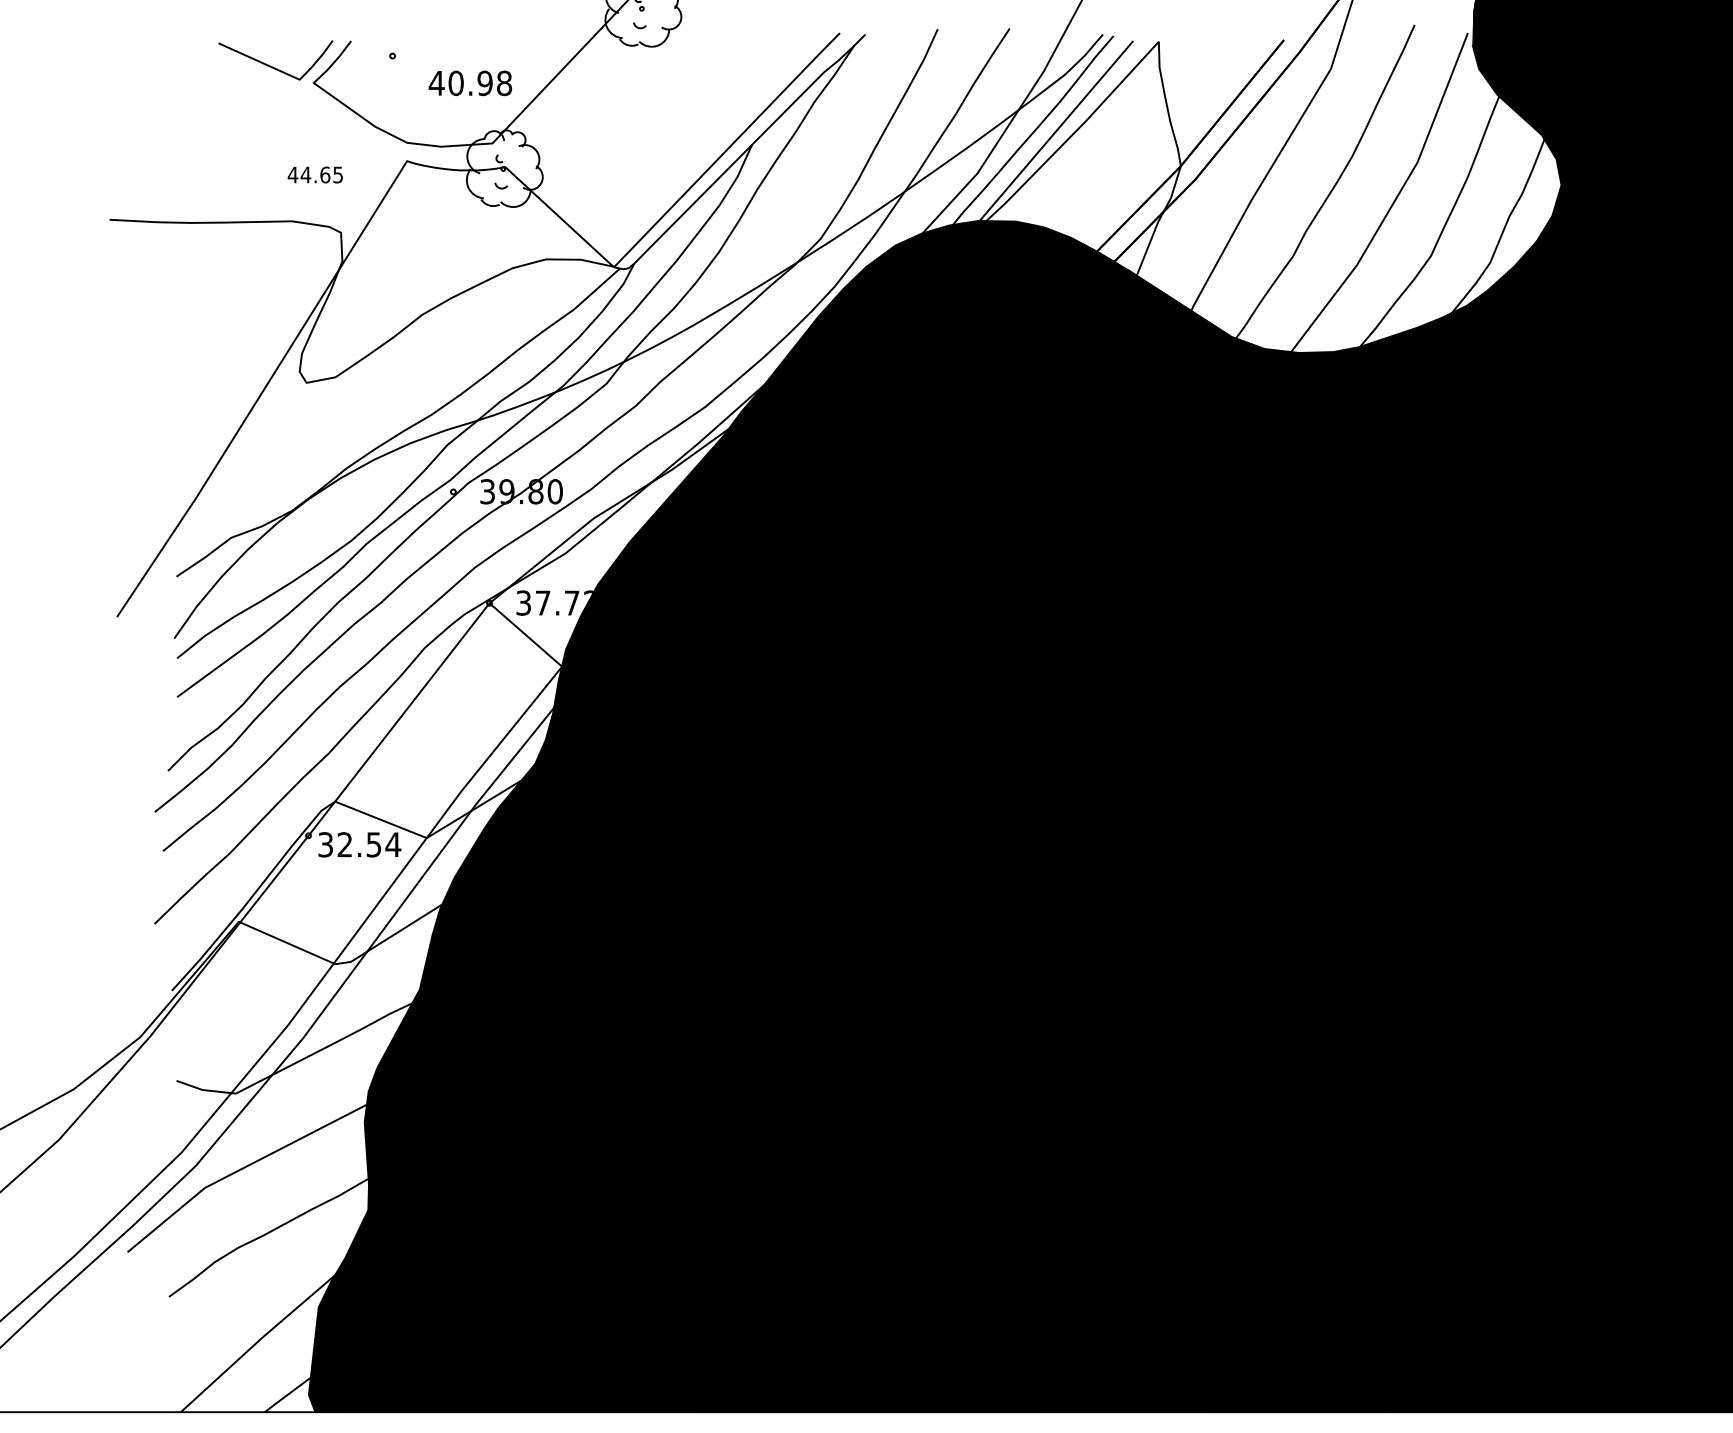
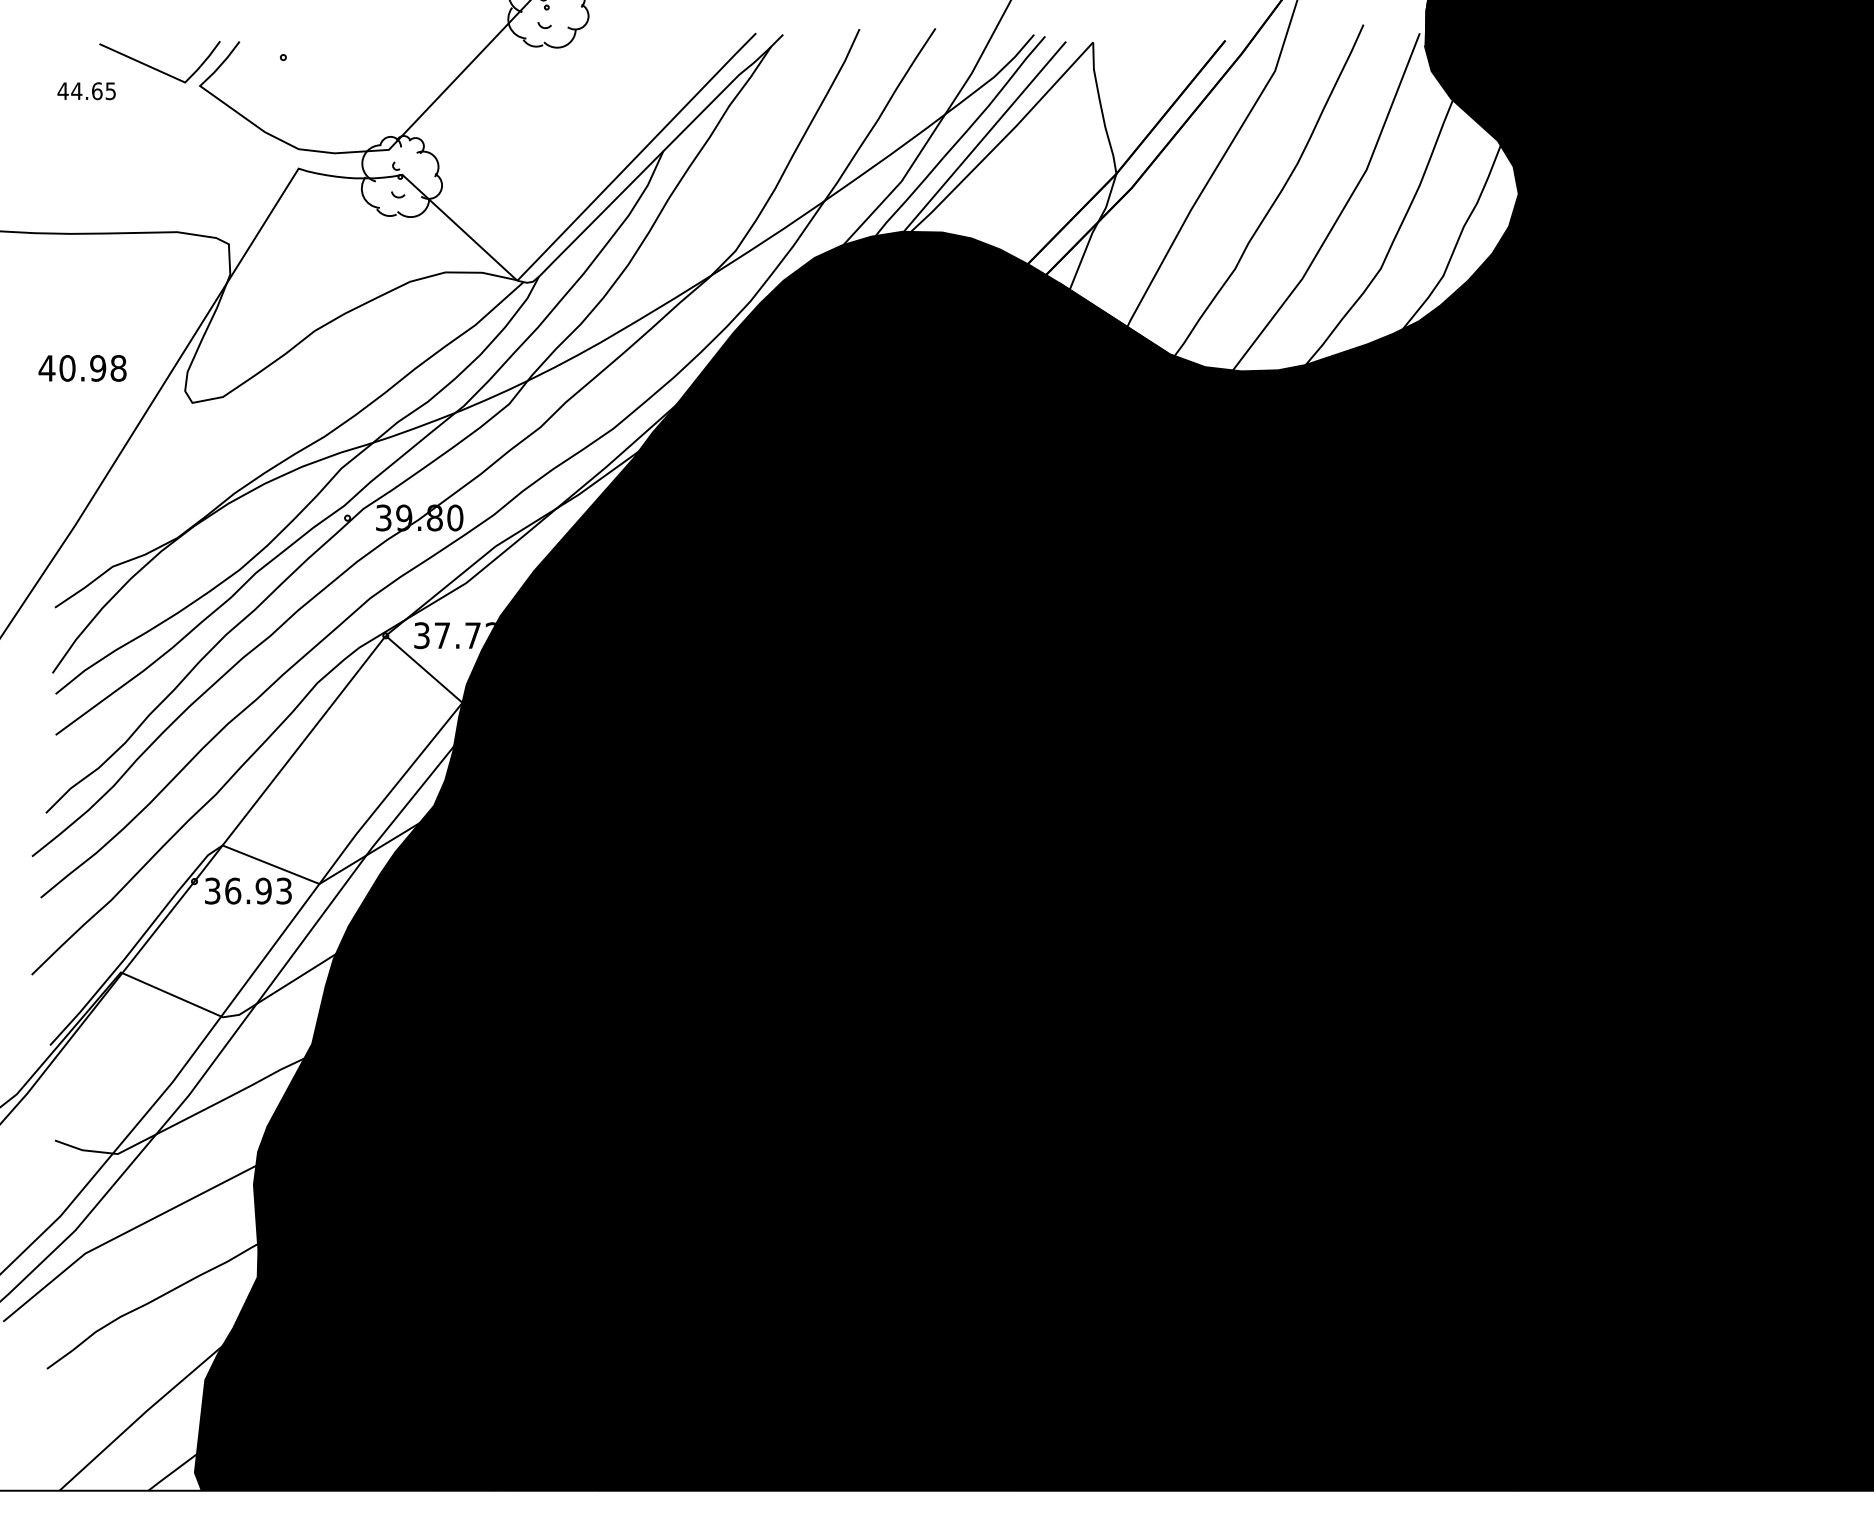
text: (470, 83) -> (82, 368), moved
text: (315, 175) -> (86, 91), moved
text: (369, 844) -> (258, 890), 32.54 -> 36.93

